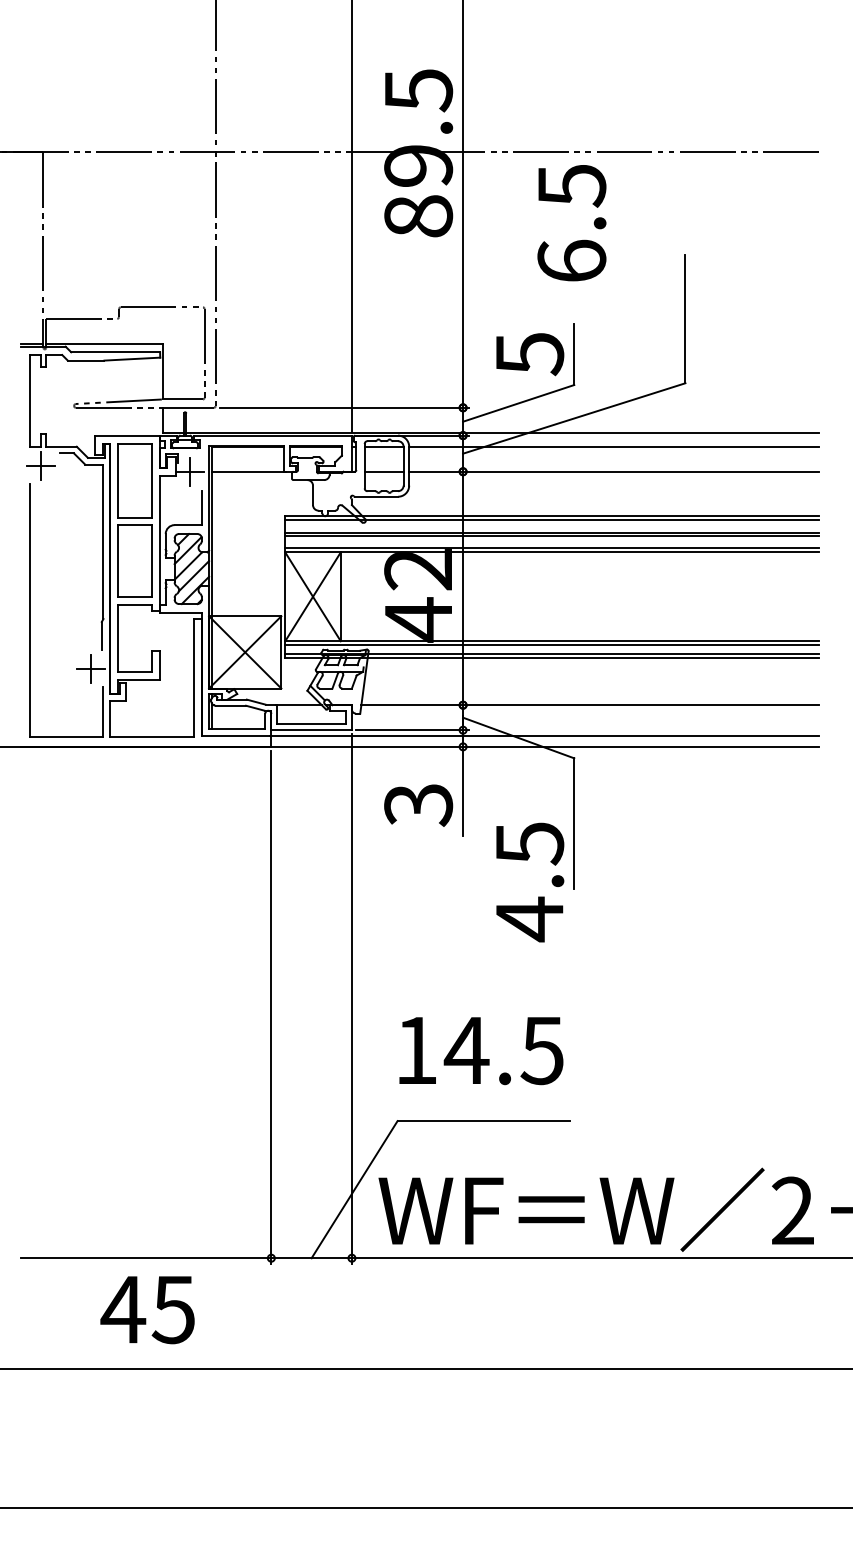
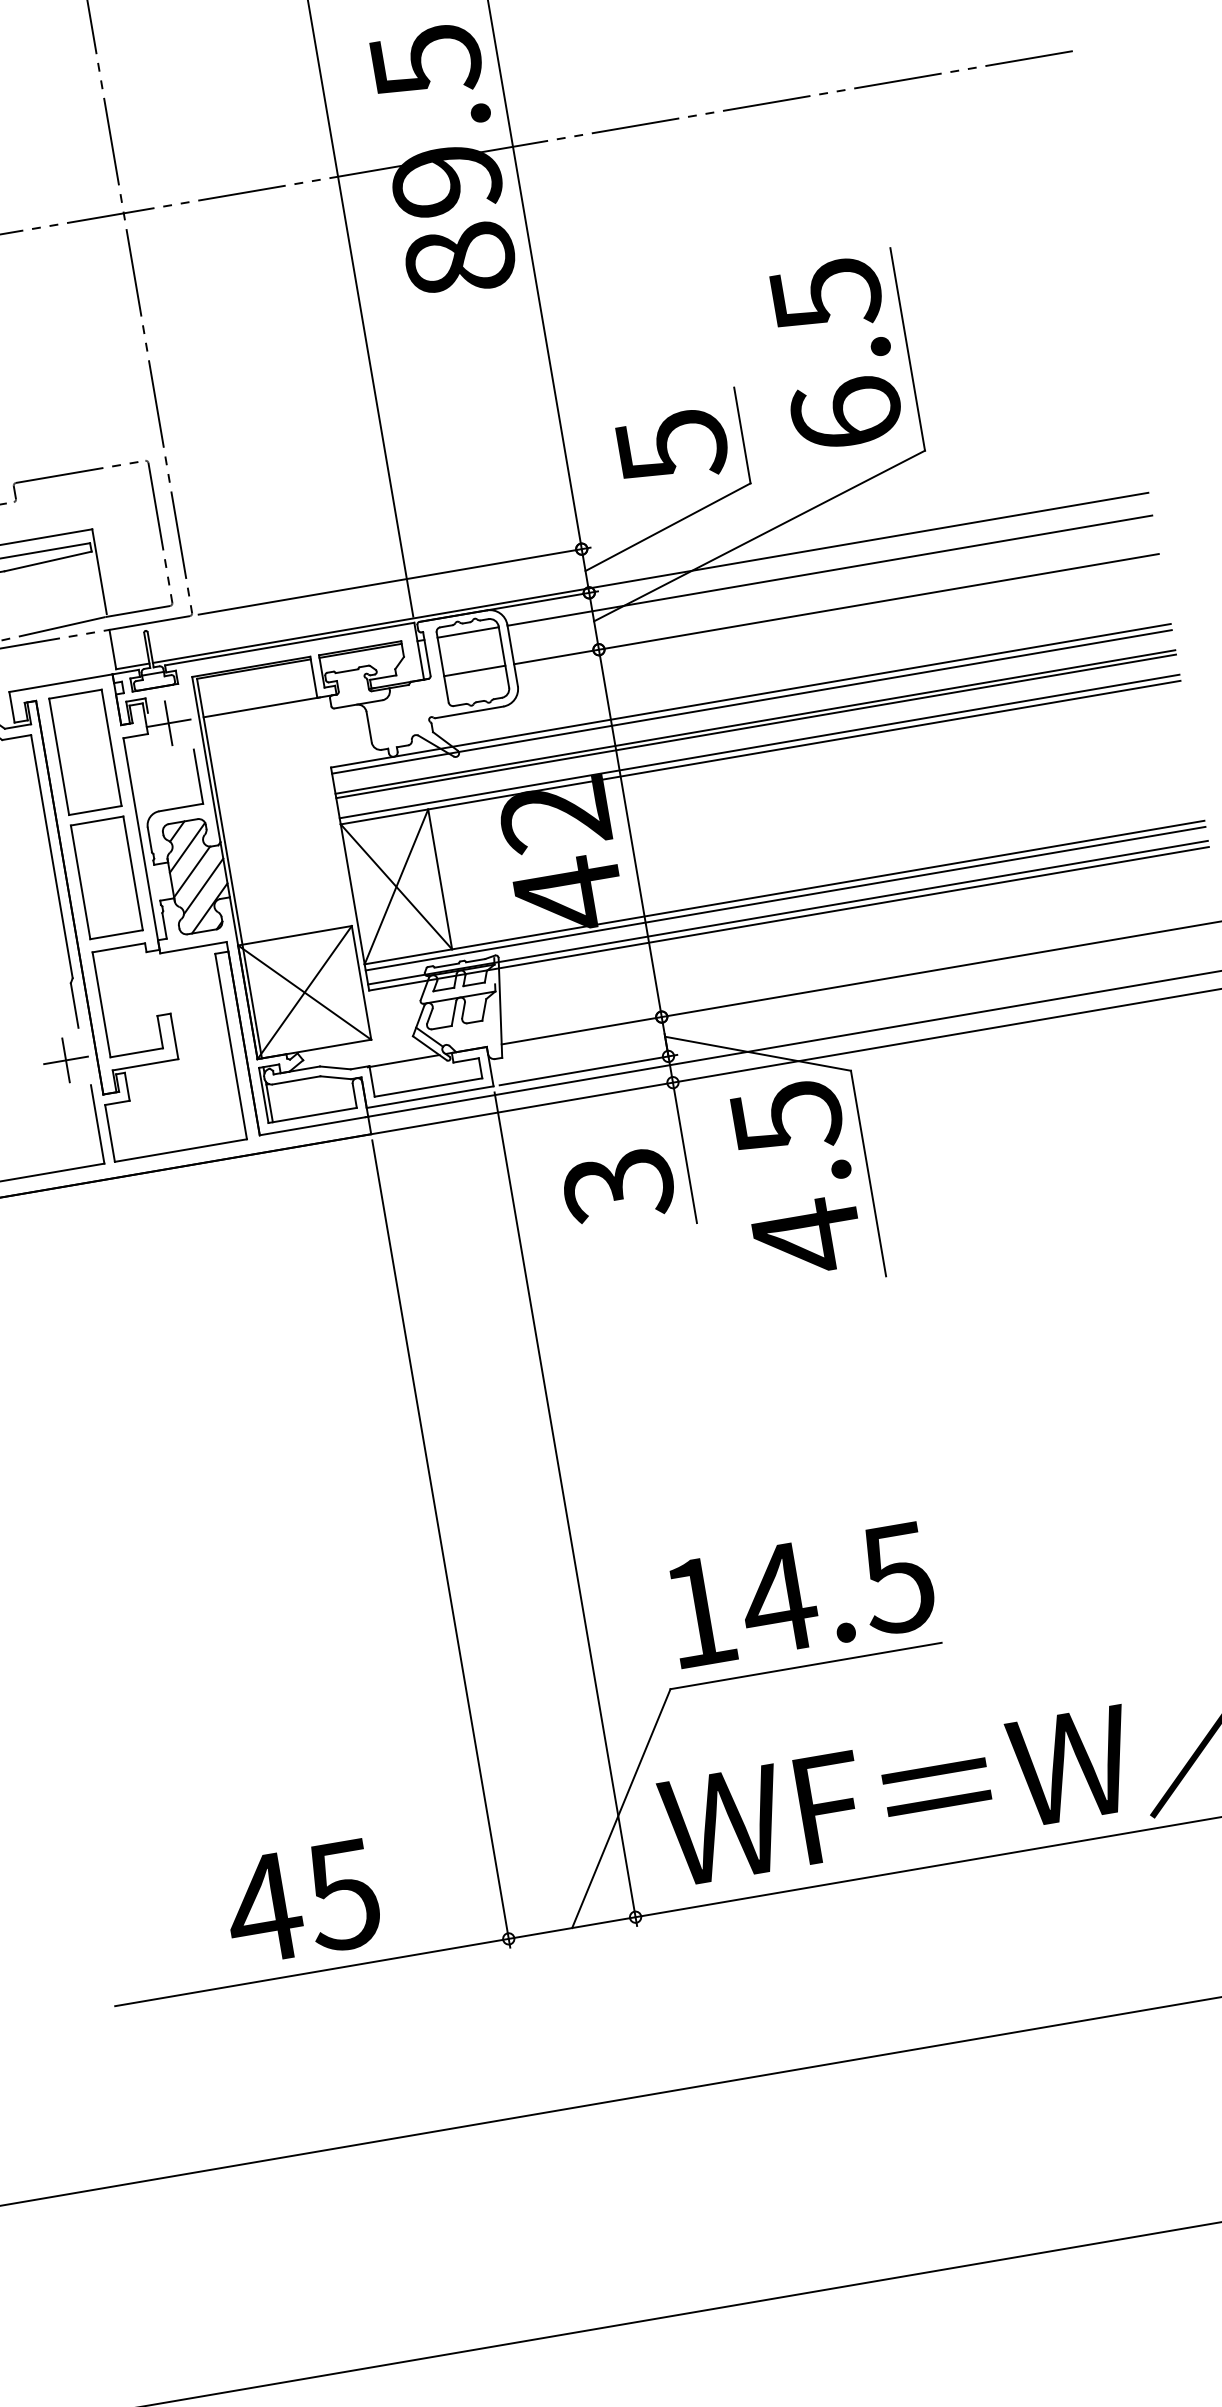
text: (571, 223) -> (835, 354), moved
text: (530, 882) -> (798, 1178), moved
text: (481, 1051) -> (801, 1596), moved
text: (147, 1310) -> (302, 1903), moved

